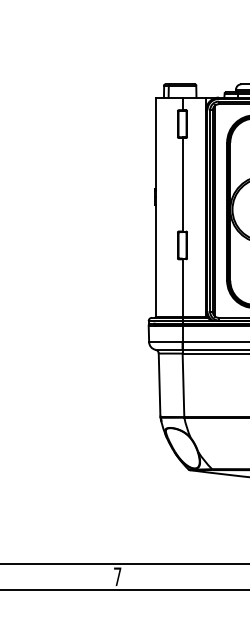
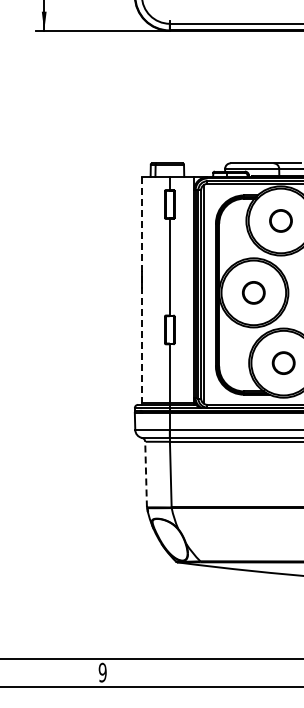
line: (156, 207) -> (142, 290), solid -> dashed
line: (159, 385) -> (146, 474), solid -> dashed
text: (117, 576) -> (102, 672), 7 -> 9

